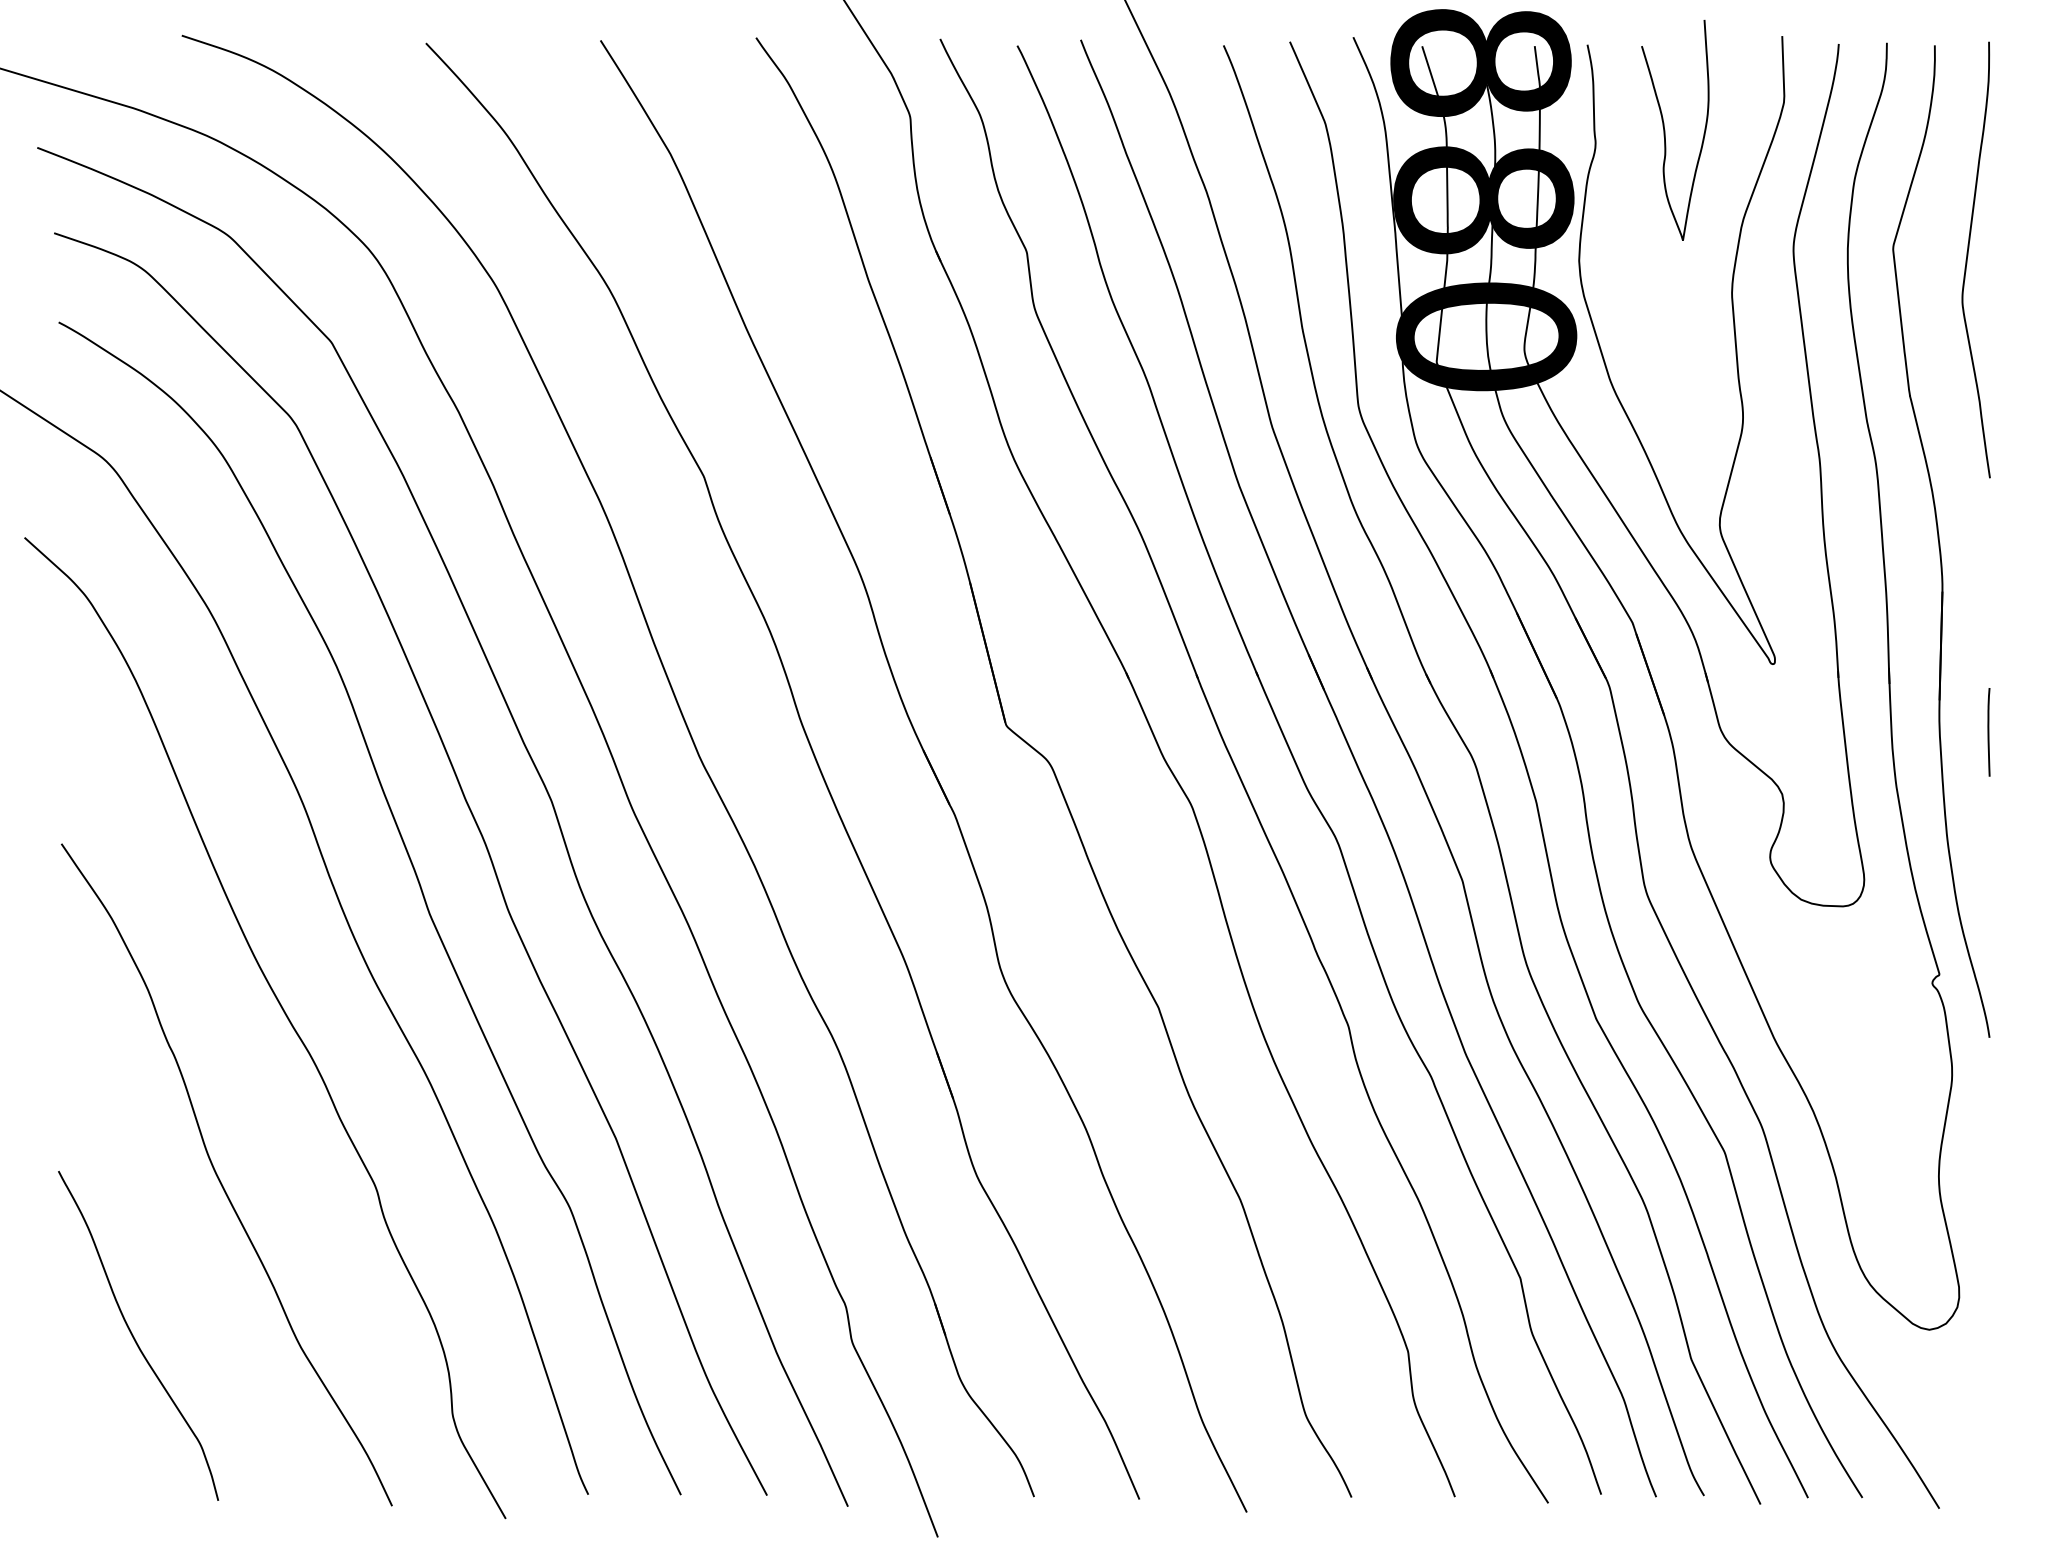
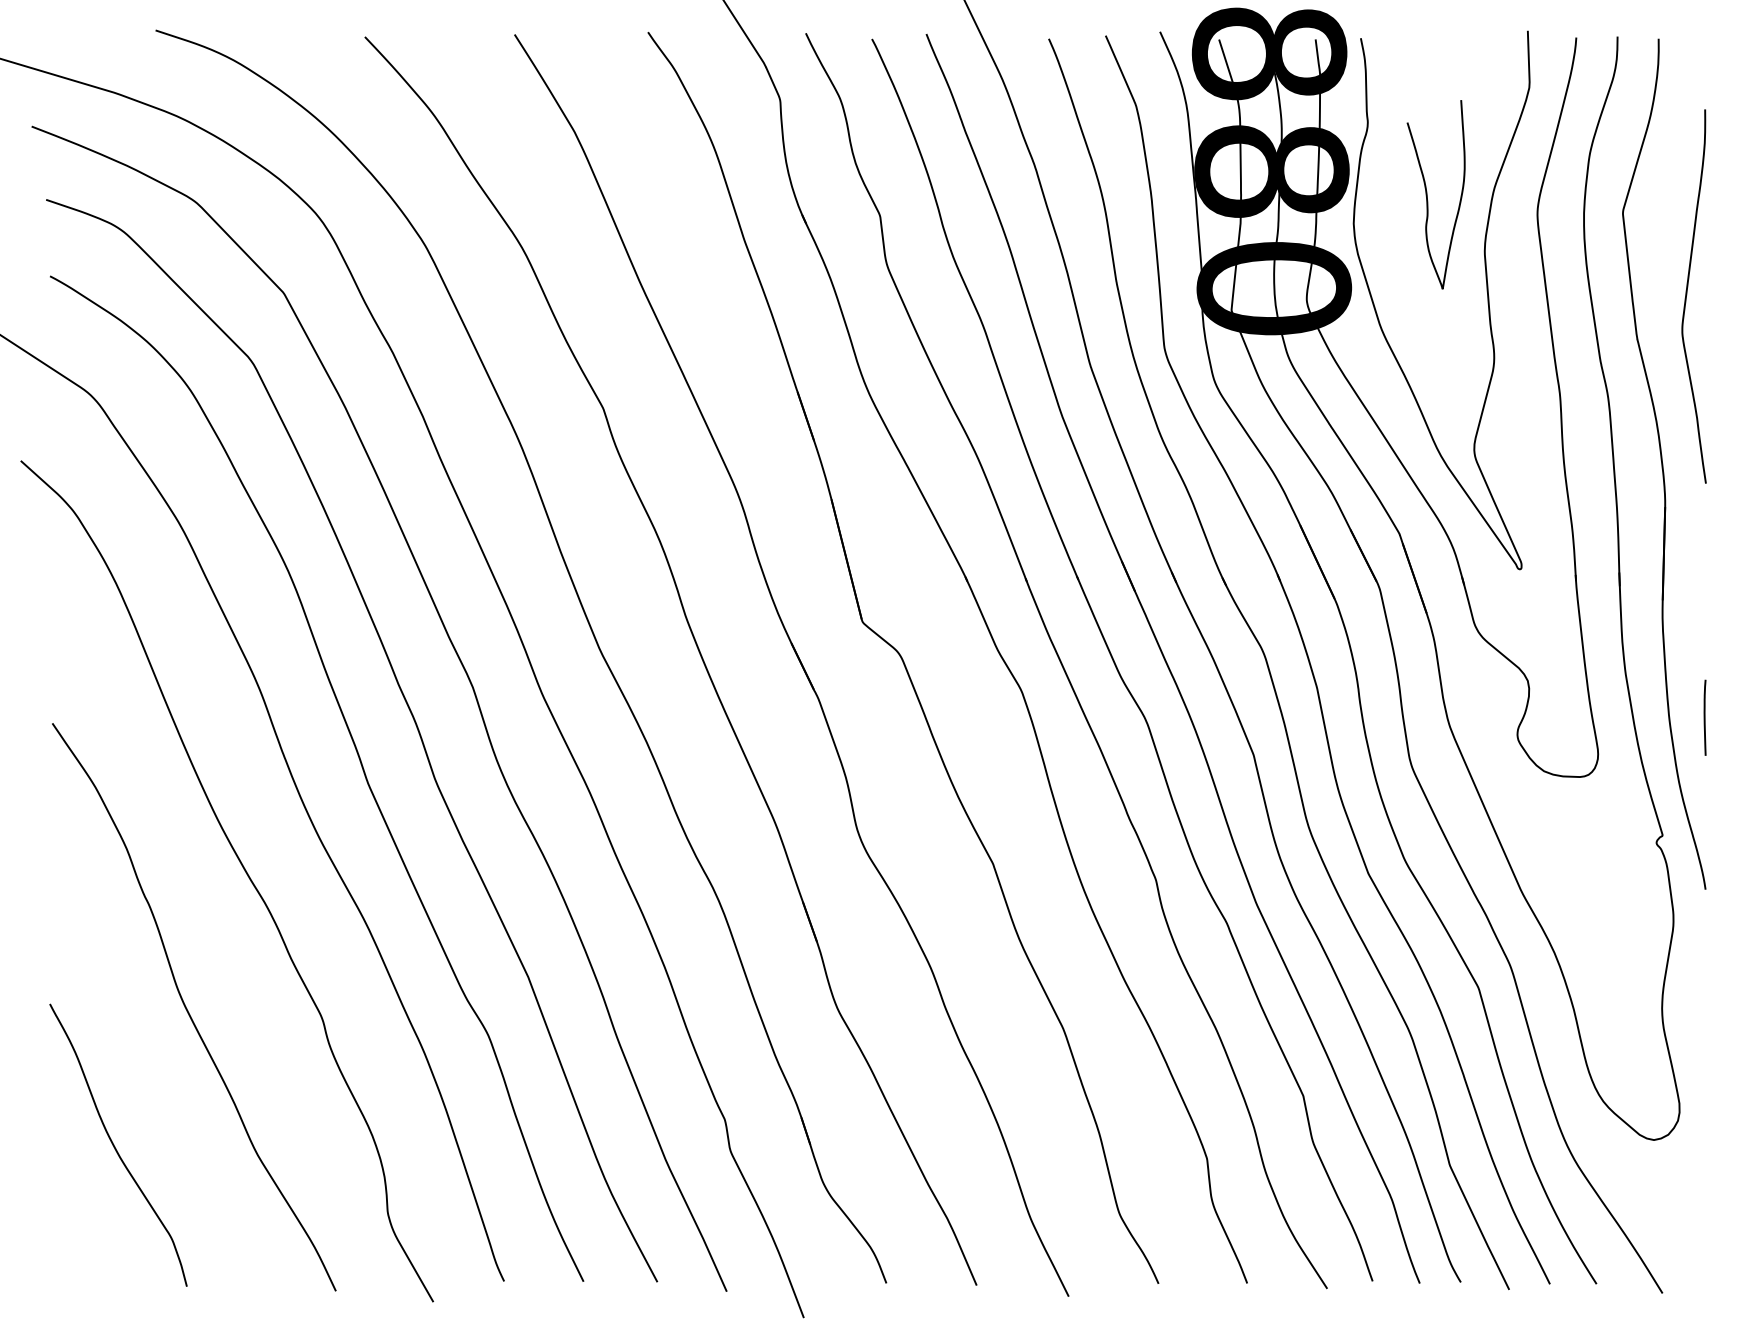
curve: (1665, 130) -> (1427, 194), moved
curve: (1968, 256) -> (1687, 293), moved
line: (1988, 732) -> (1704, 717), moved

